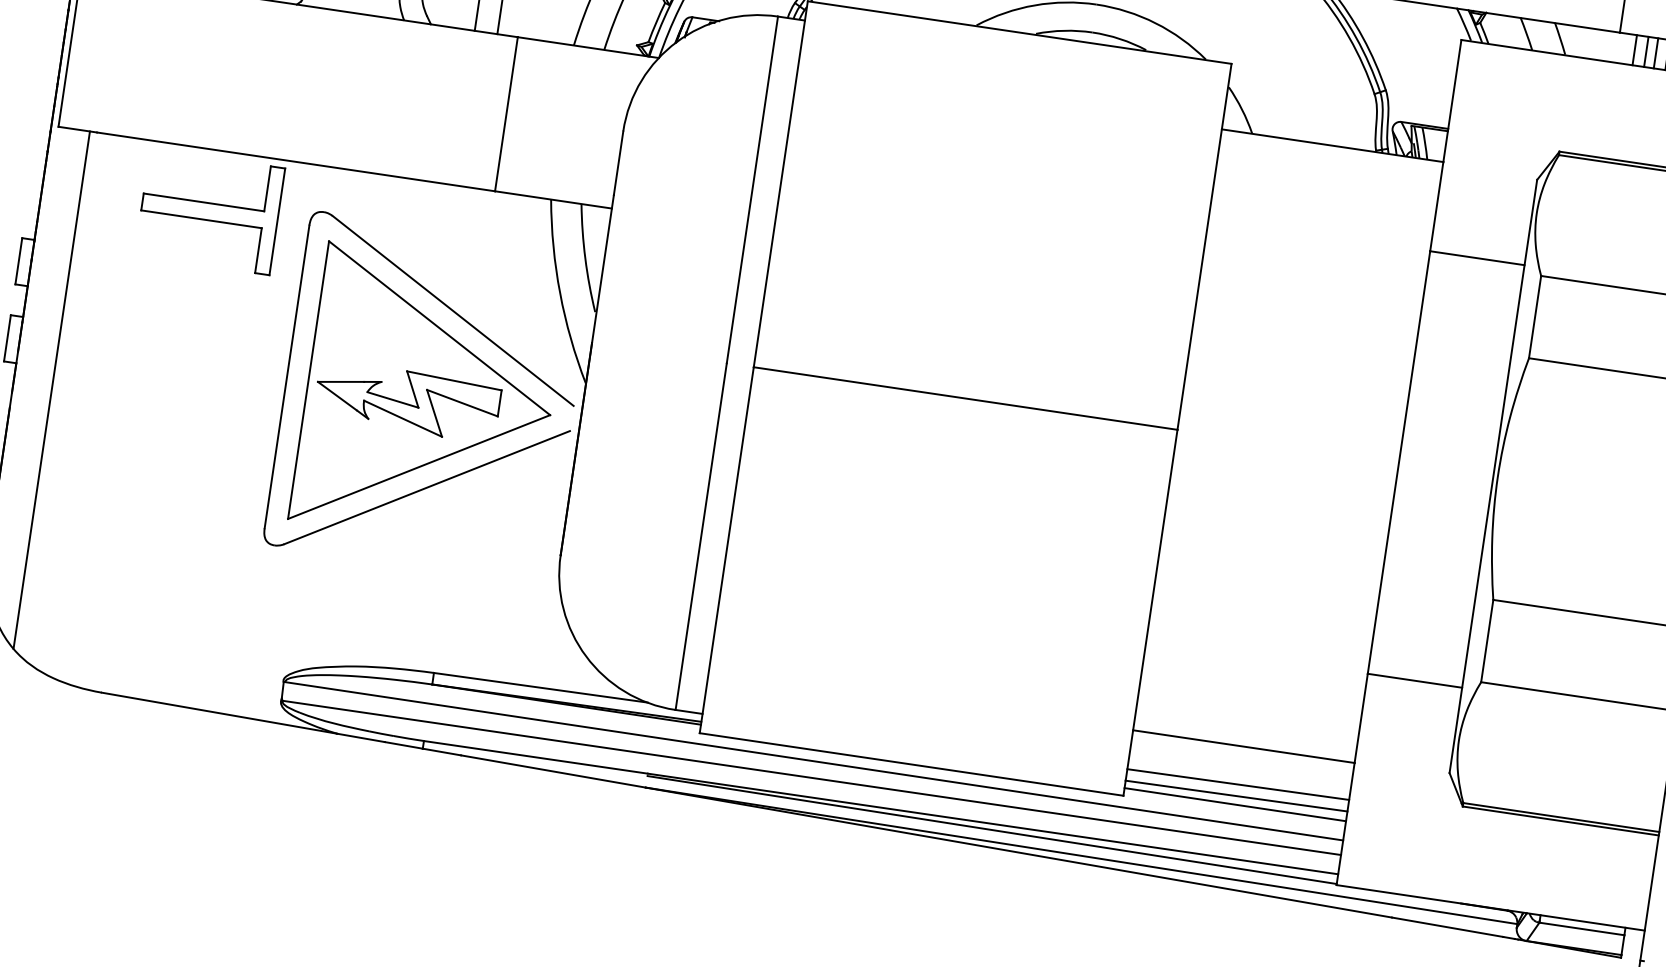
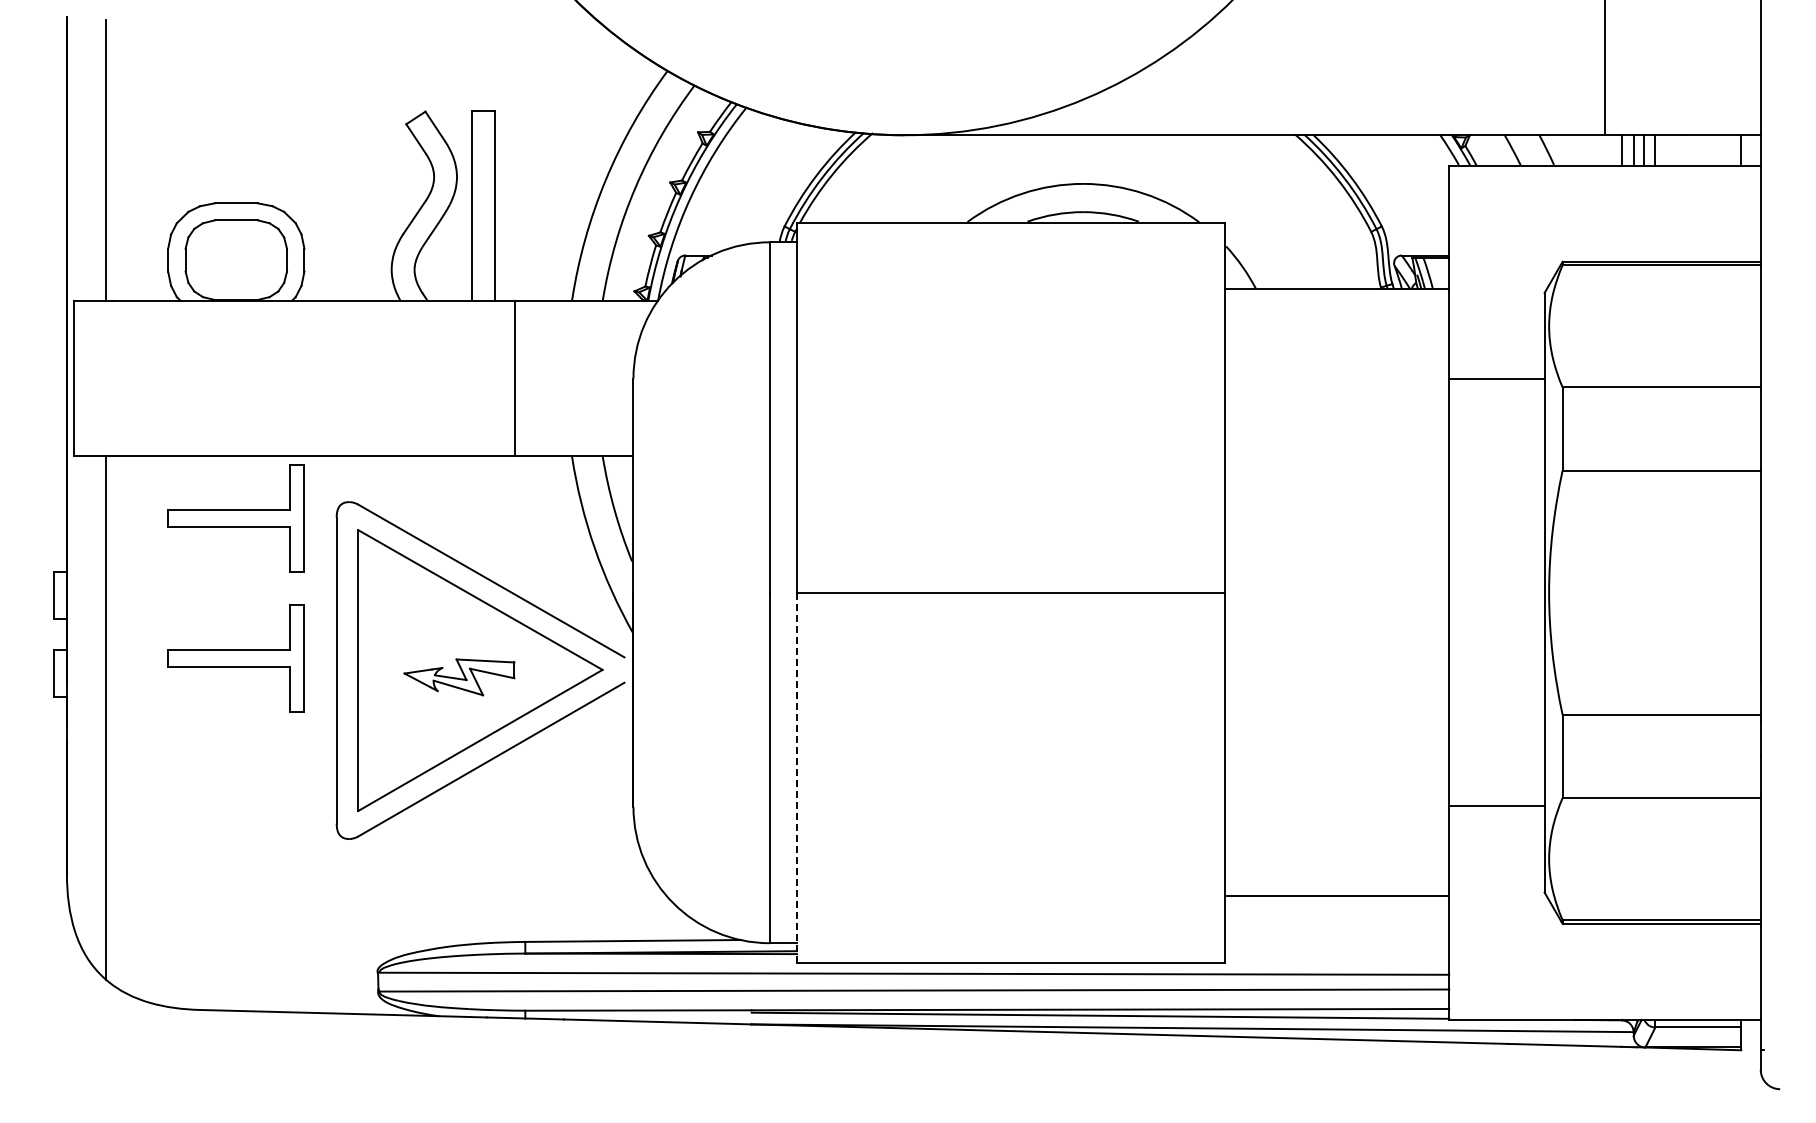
part: (188, 350) -> (235, 658), added
part: (407, 401) -> (459, 677), size x0.6
line: (727, 550) -> (797, 777), solid -> dashed
line: (1238, 784) -> (1337, 934), removed
line: (1236, 796) -> (1337, 946), removed
line: (1235, 804) -> (1337, 954), removed

